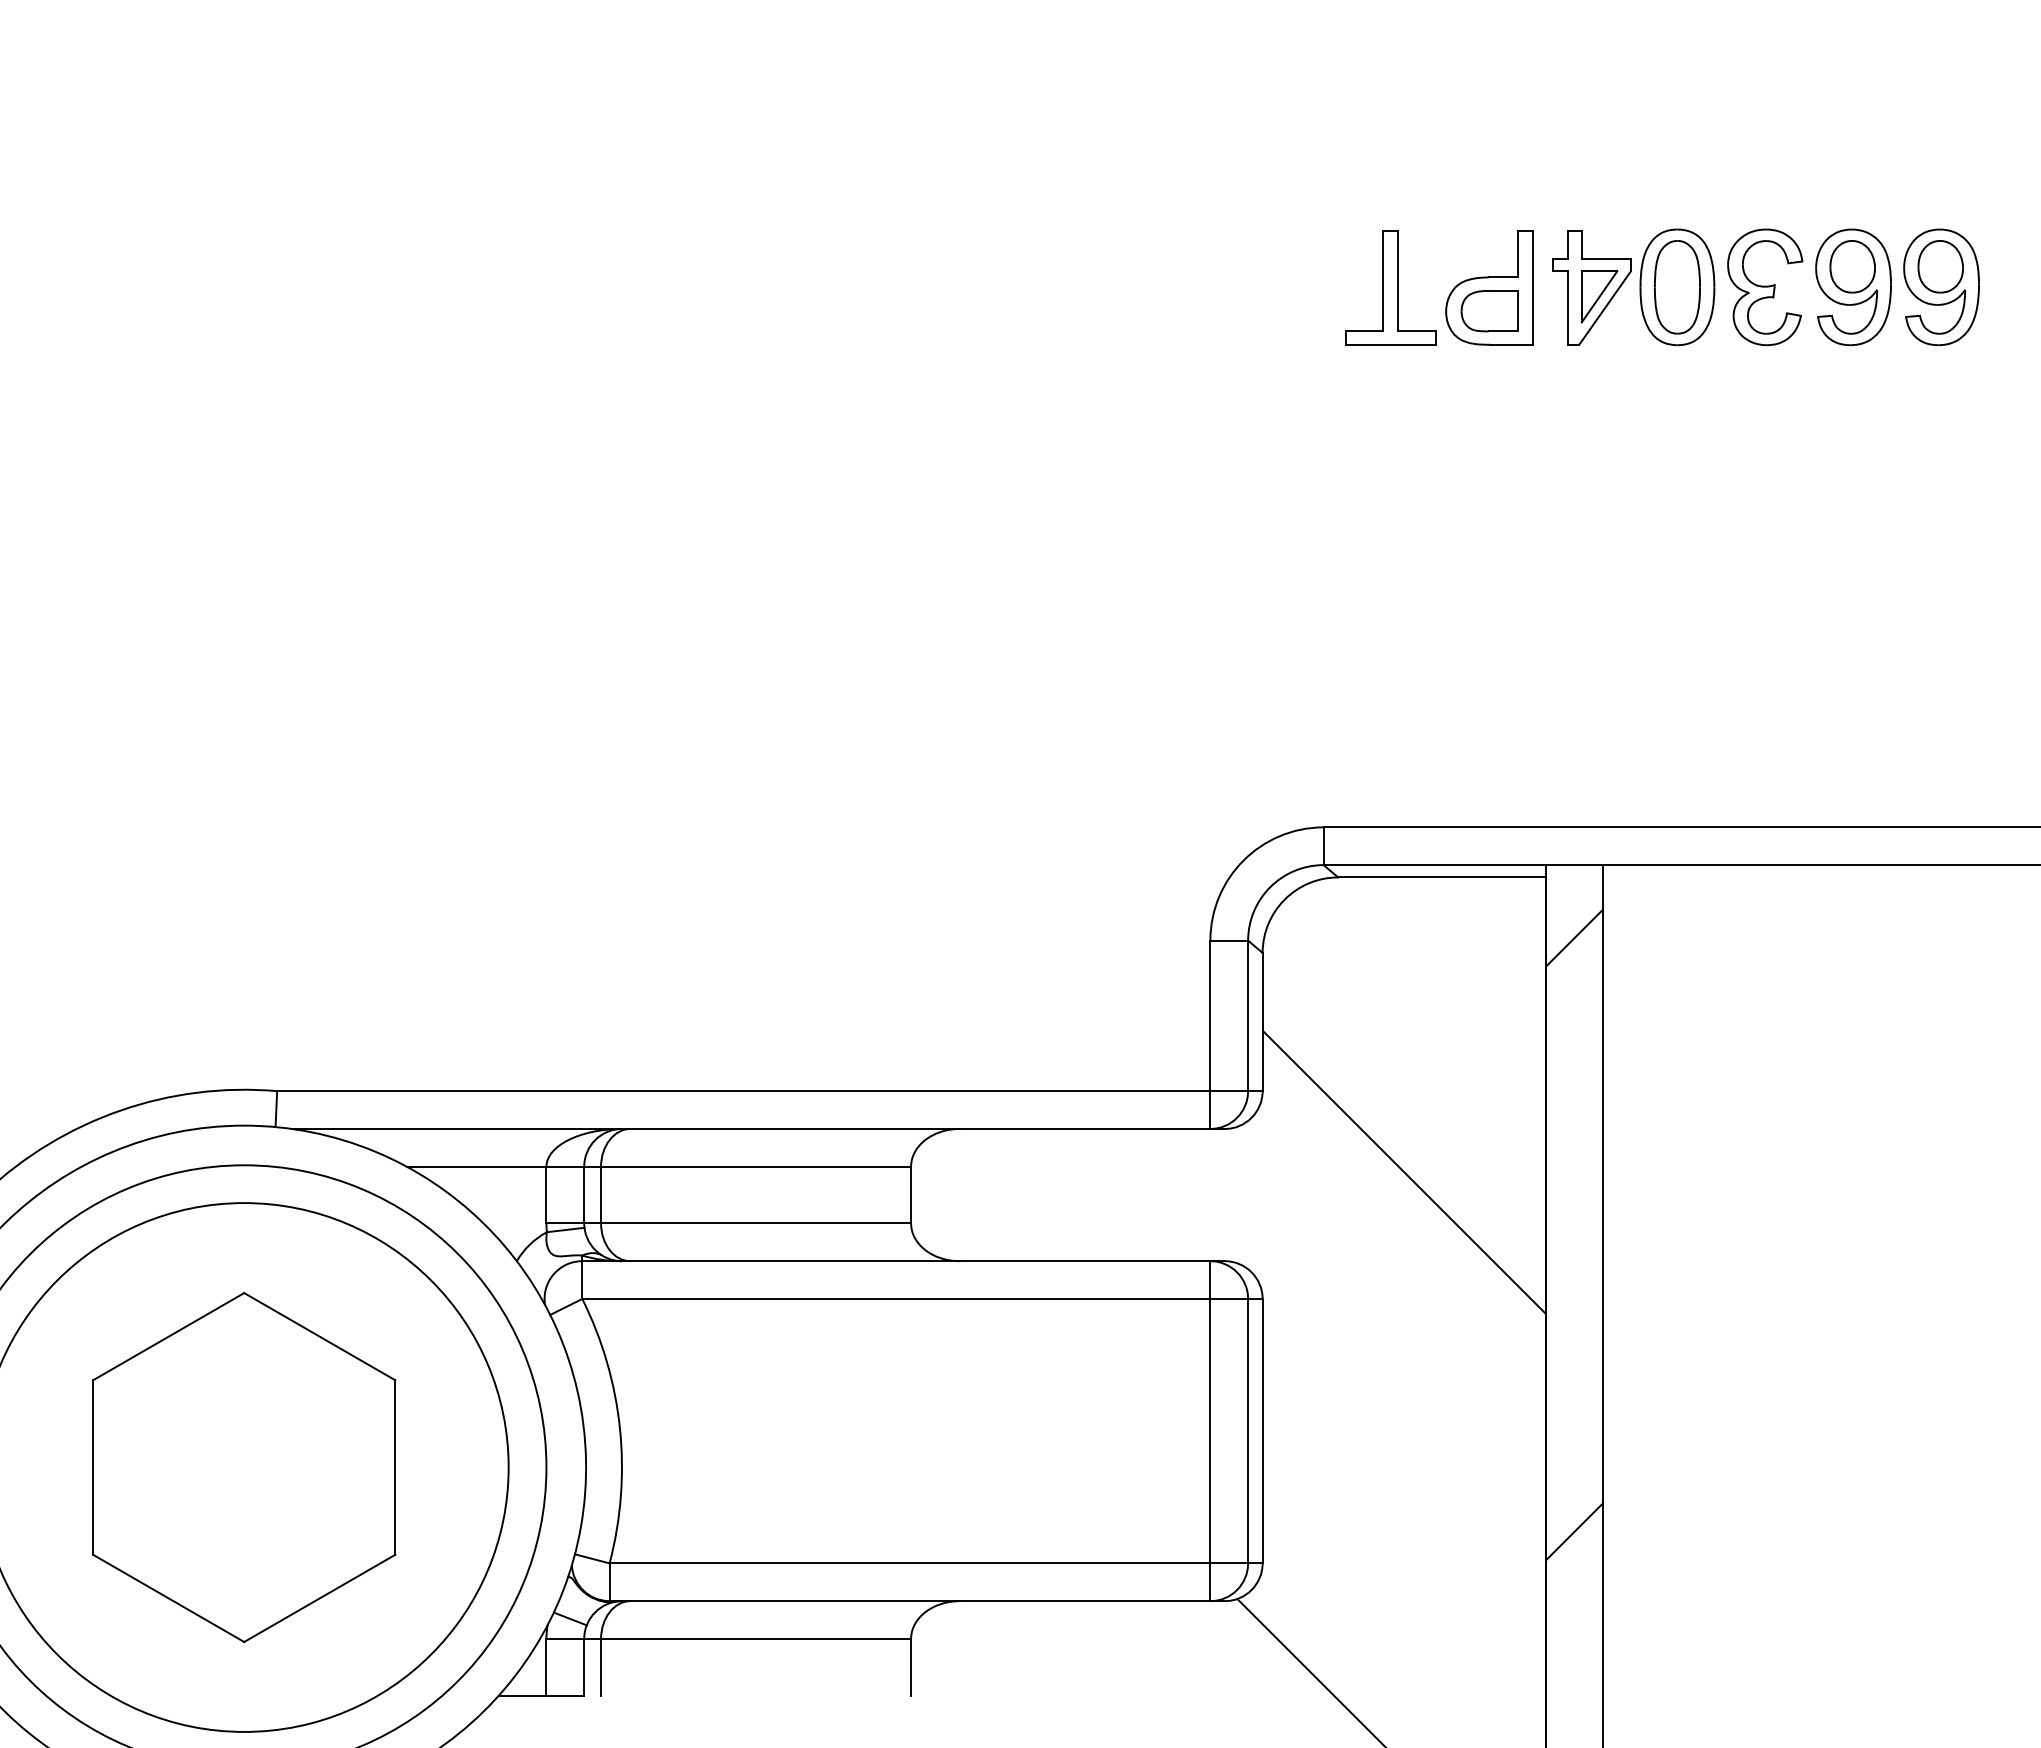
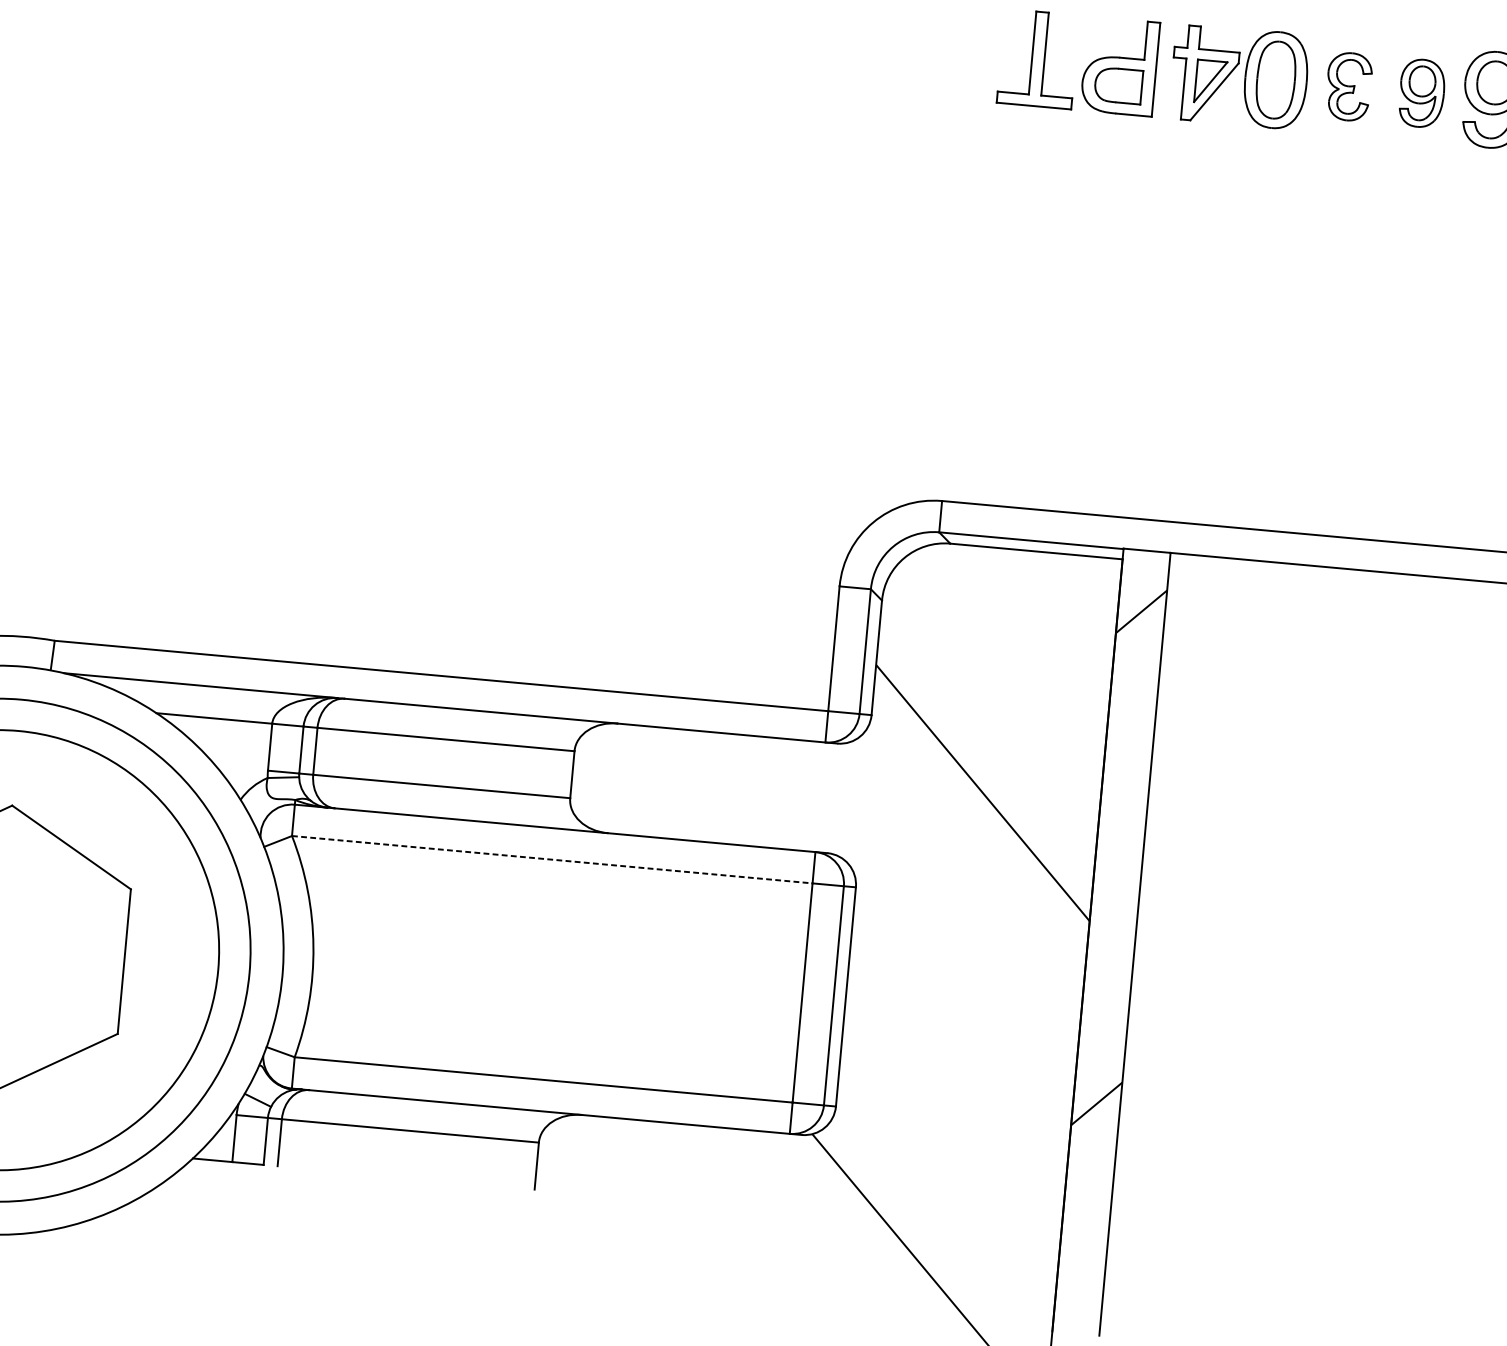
part: (1765, 287) -> (1349, 86), size x0.7
part: (1853, 287) -> (1421, 93), size x0.7
line: (896, 1298) -> (552, 859), solid -> dashed

